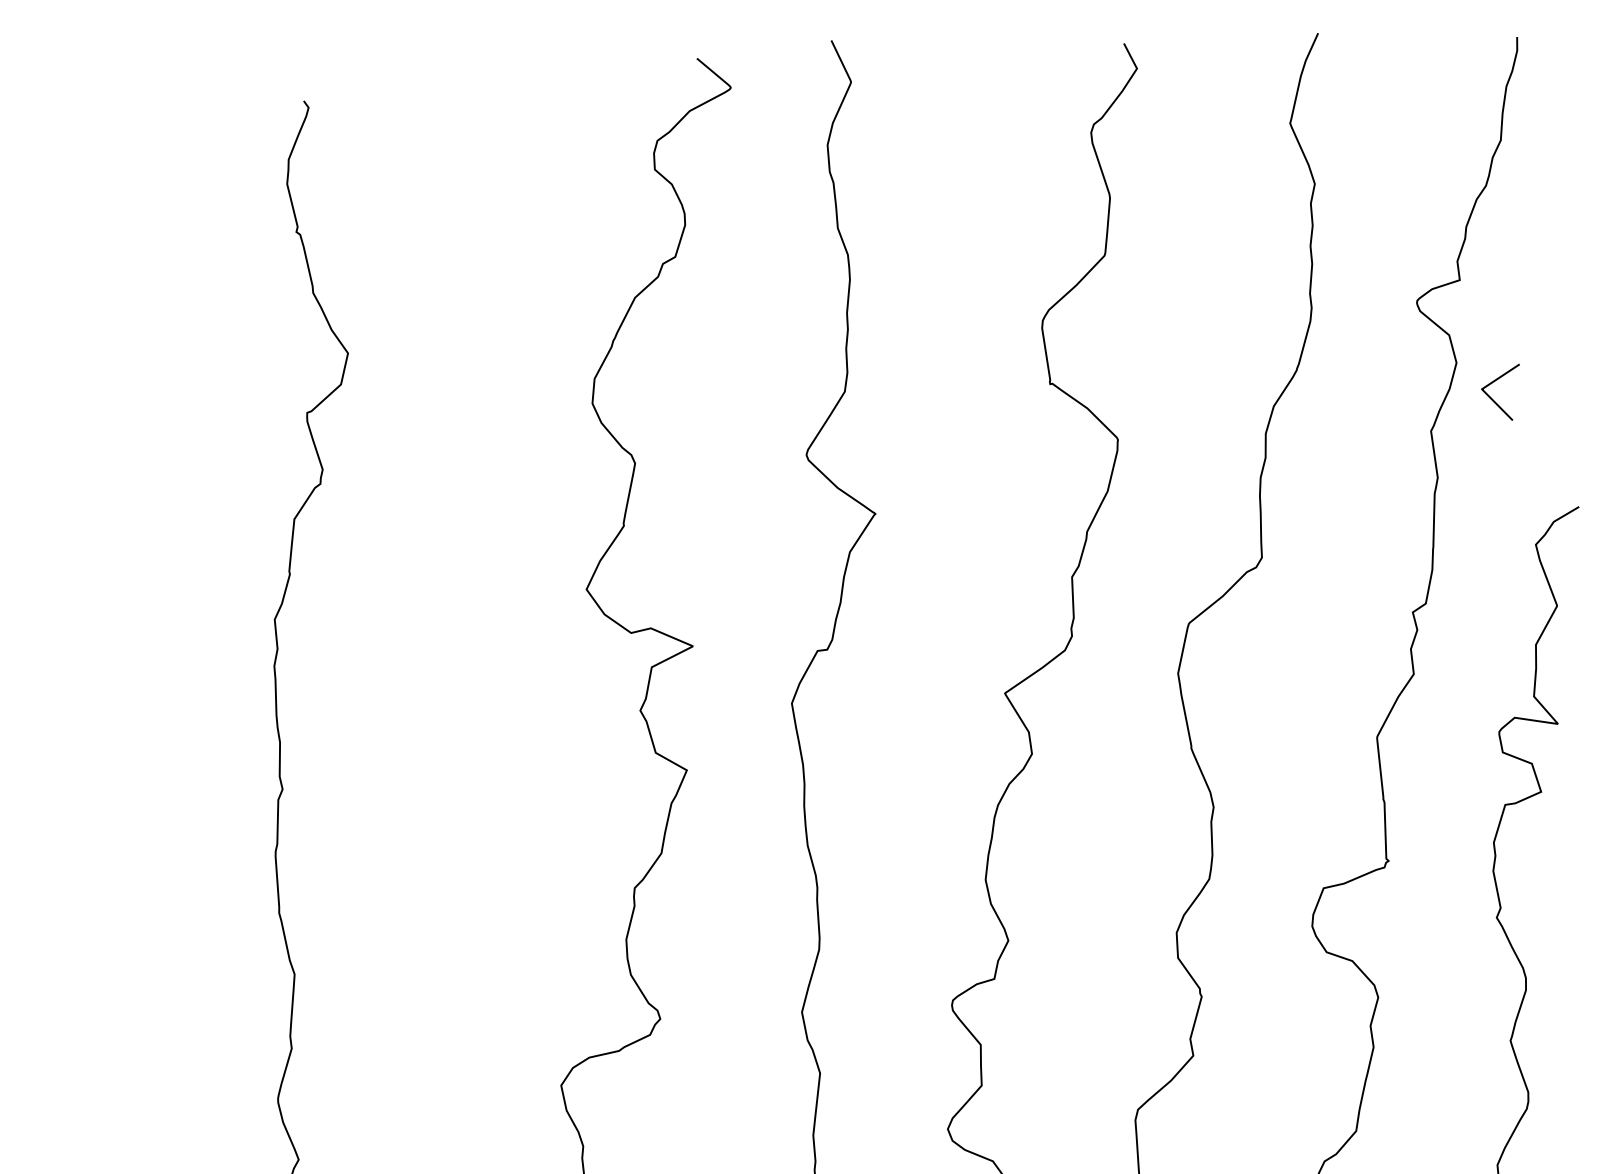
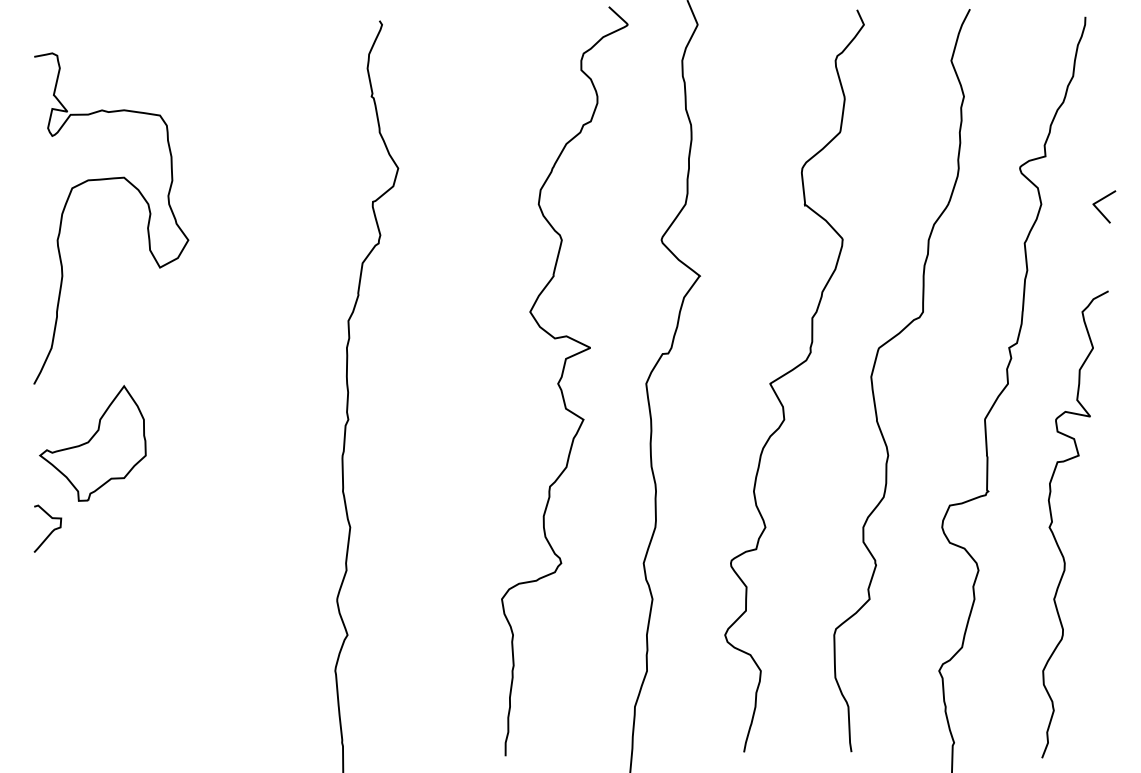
curve: (1494, 399) -> (1100, 210), moved

